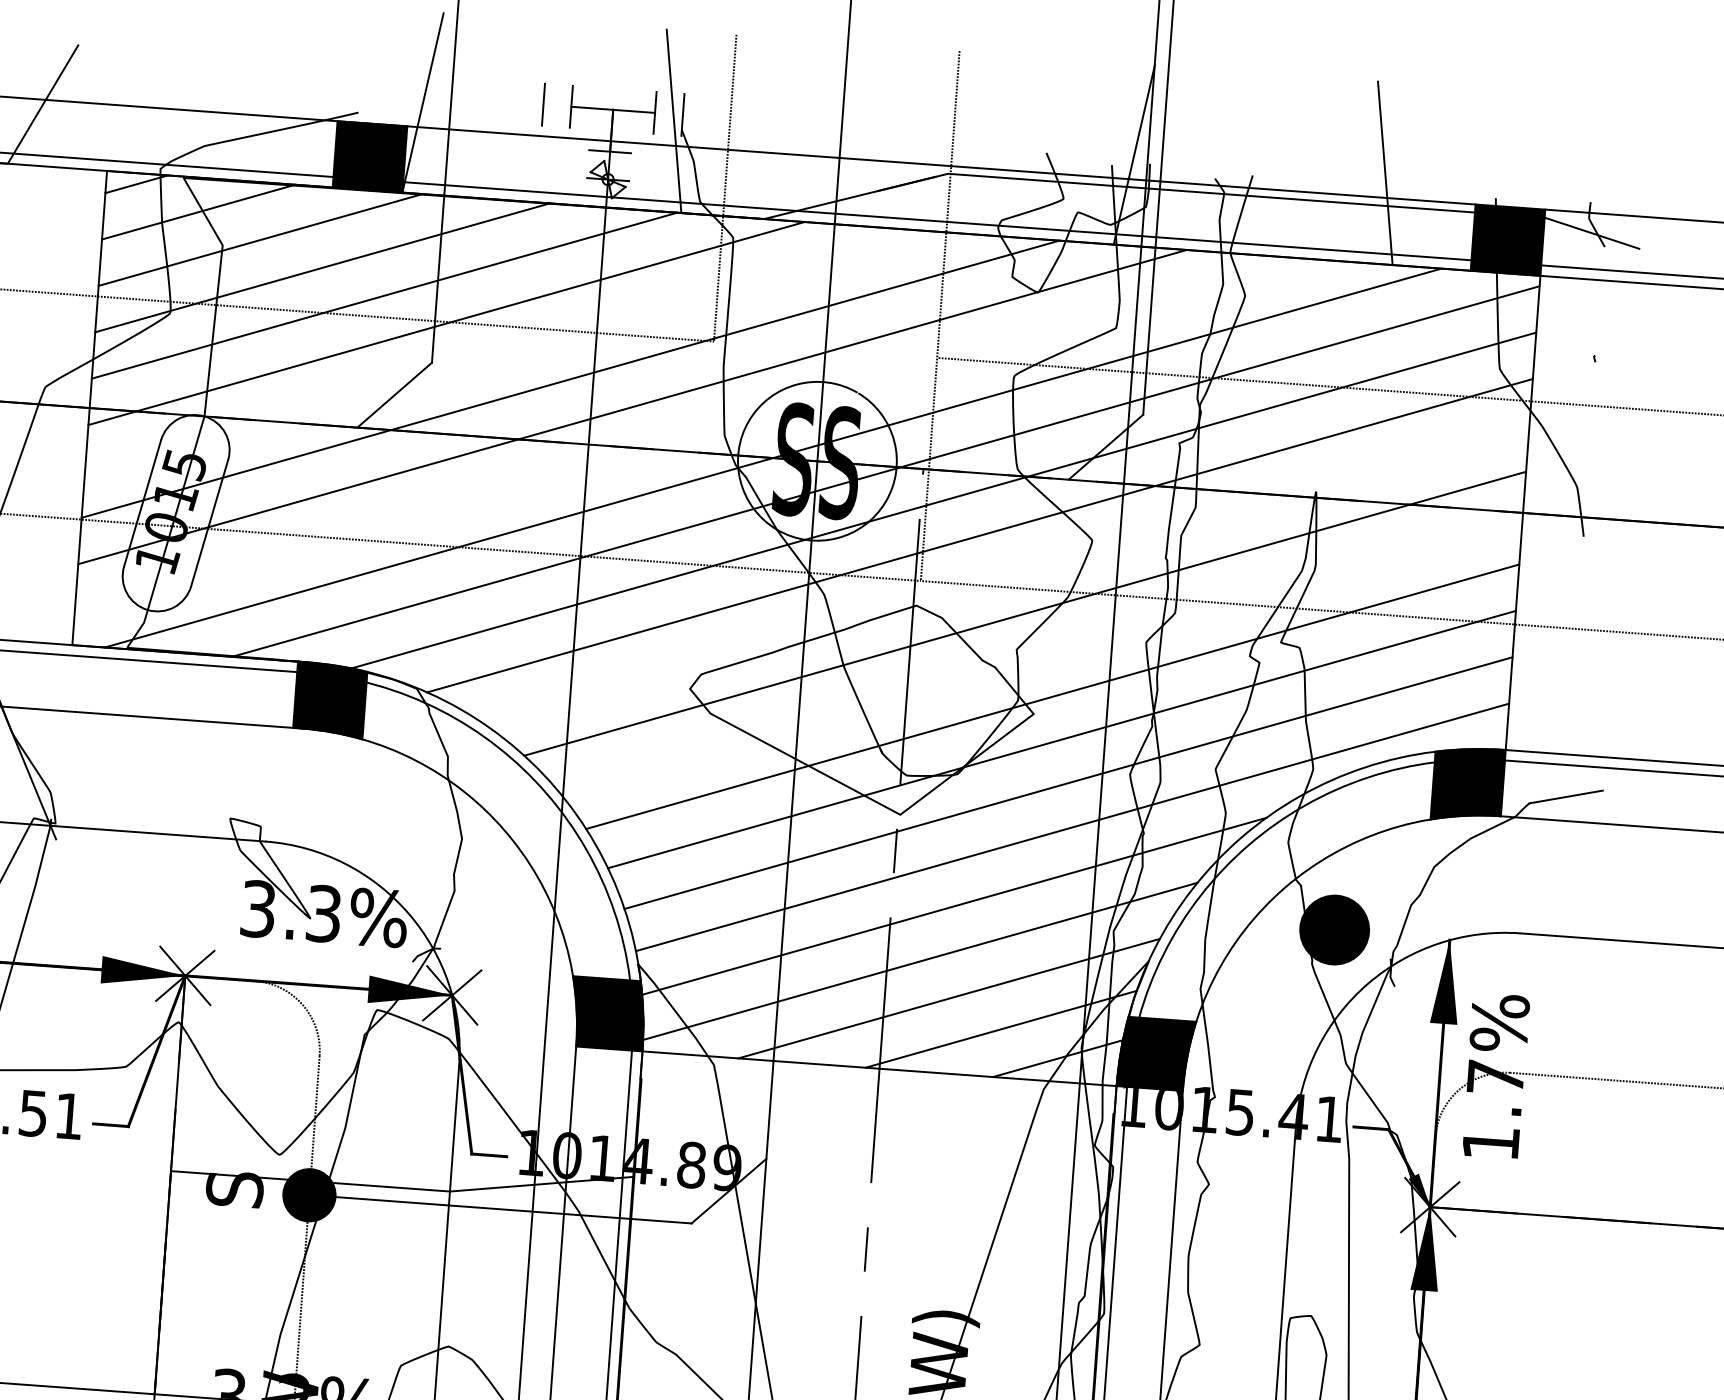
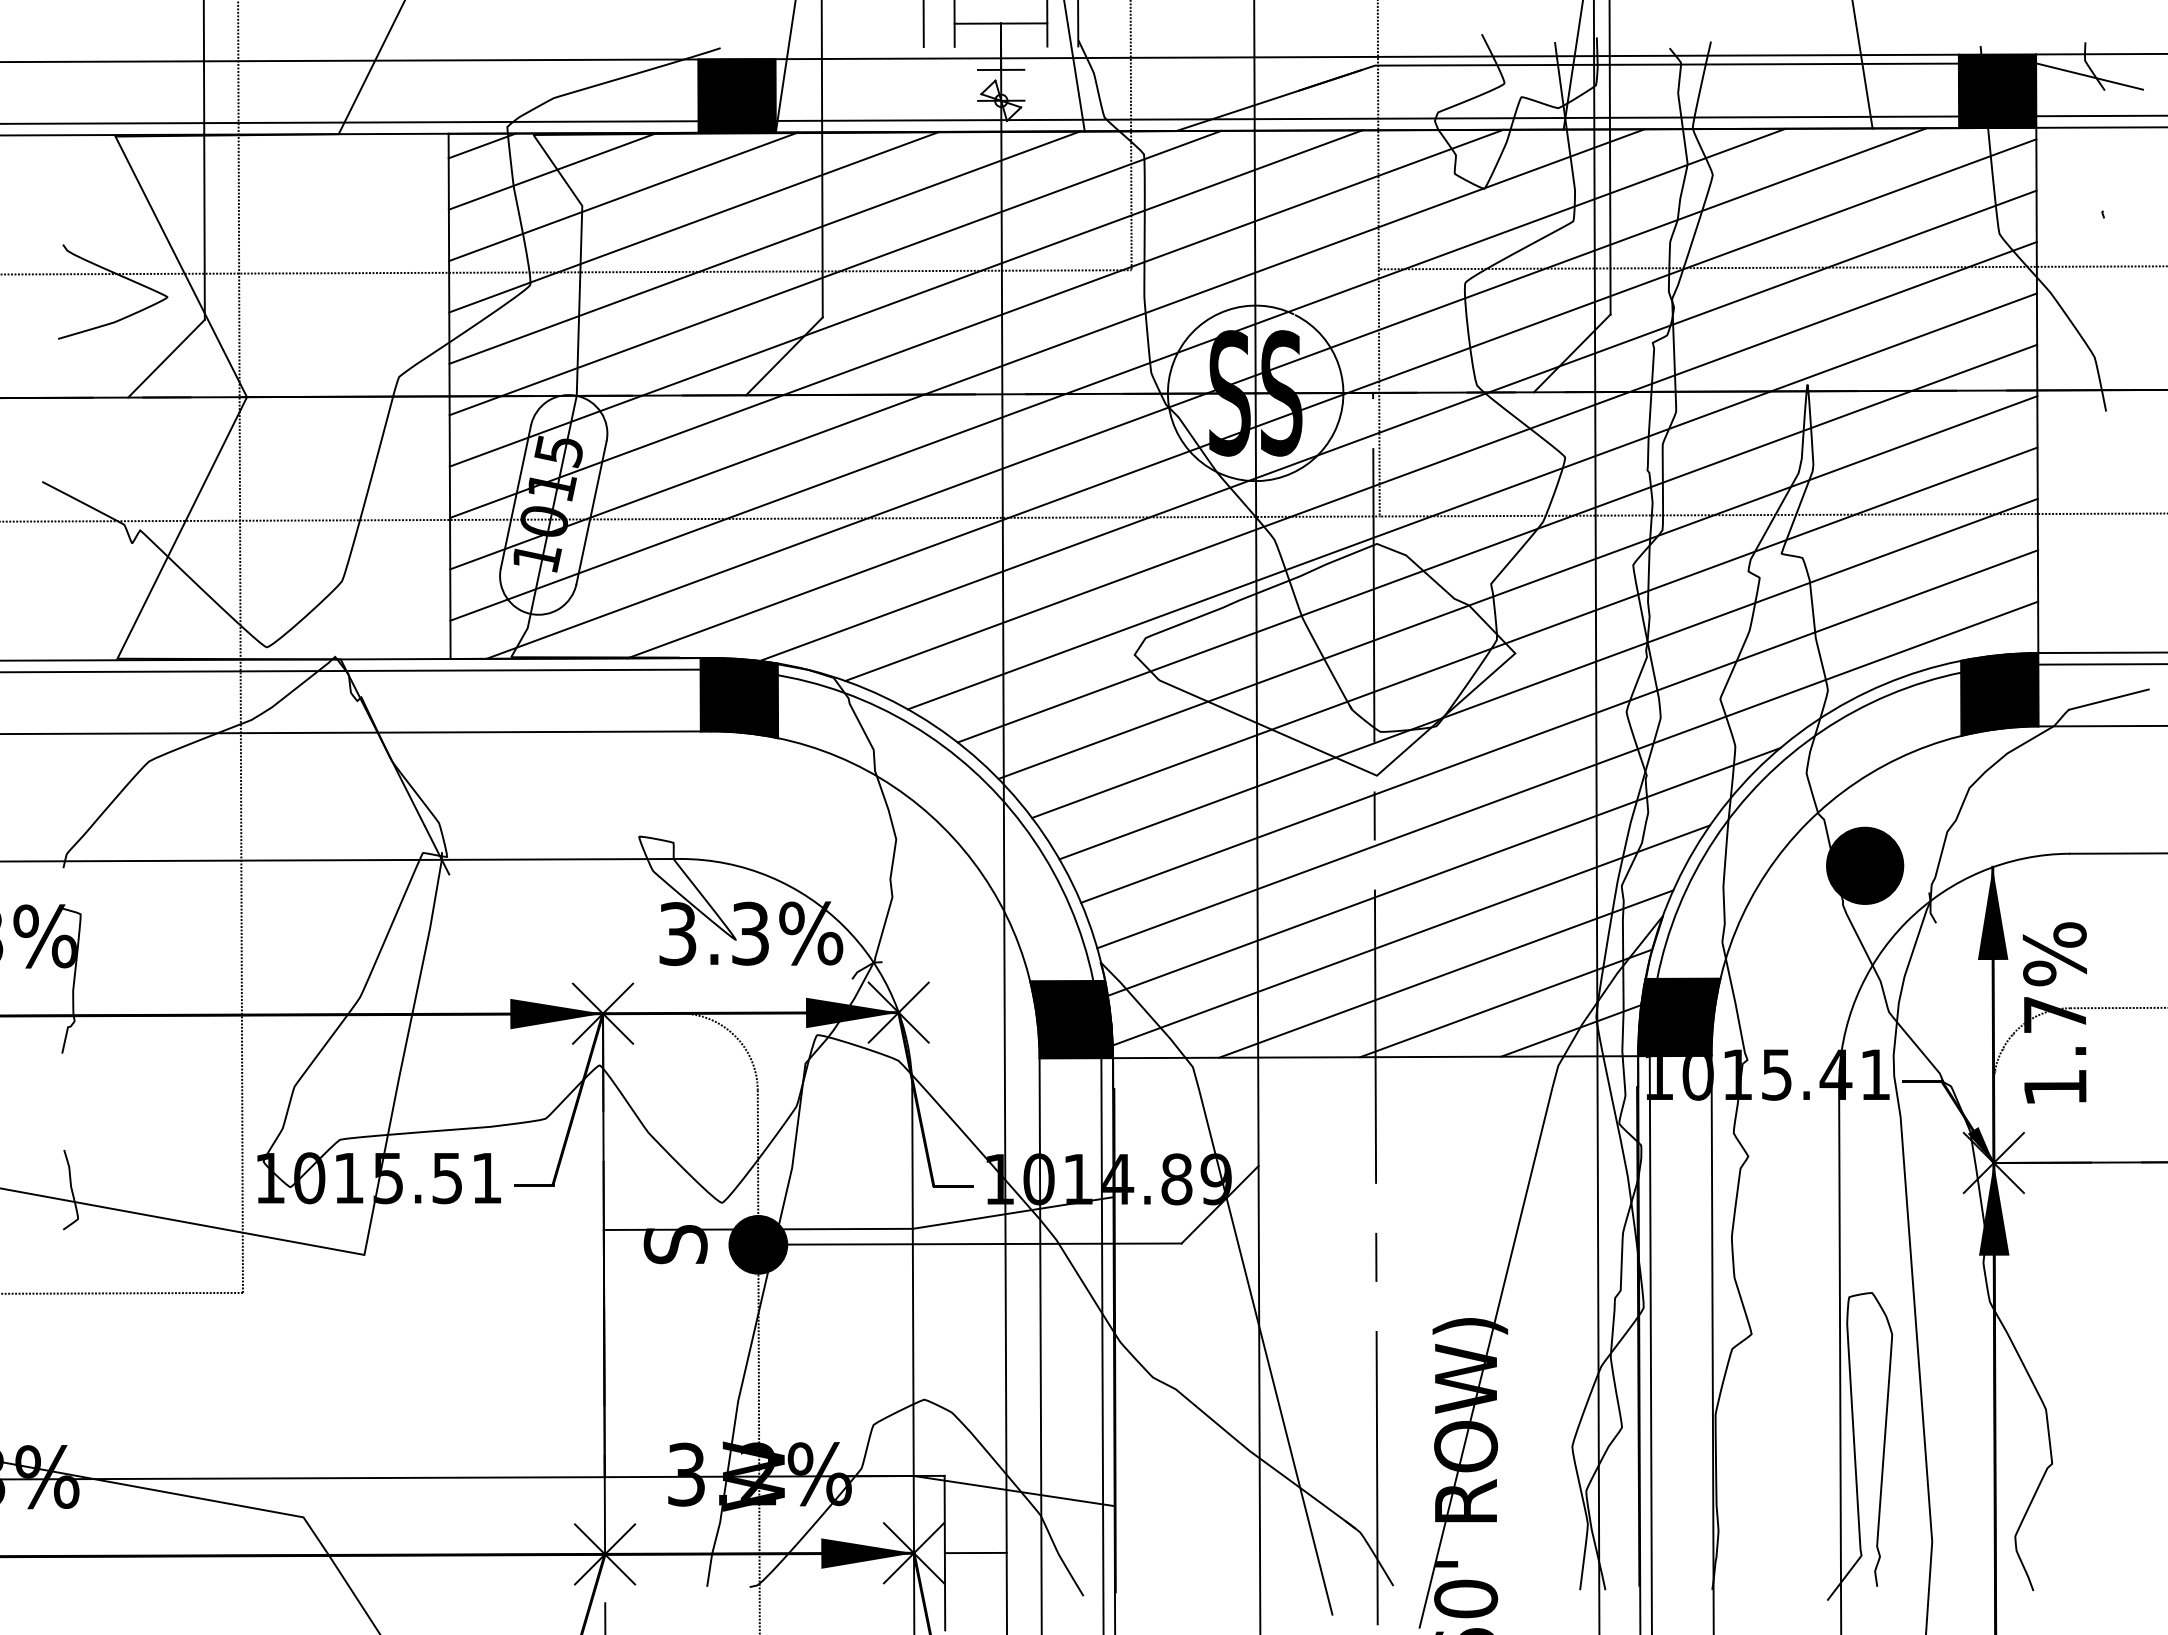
line: (507, 351) -> (905, 298), added
line: (694, 434) -> (1117, 374), added
line: (1004, 573) -> (1471, 501), added
line: (1040, 654) -> (1517, 587), added

